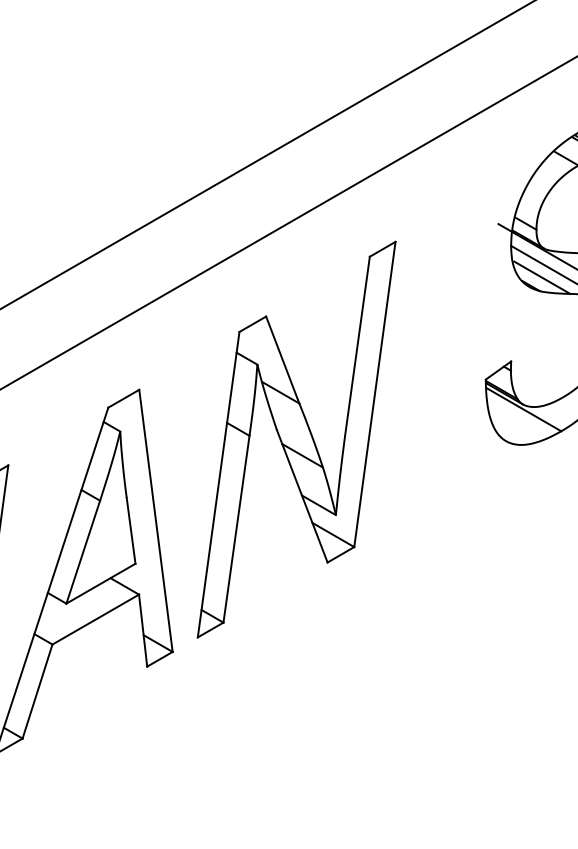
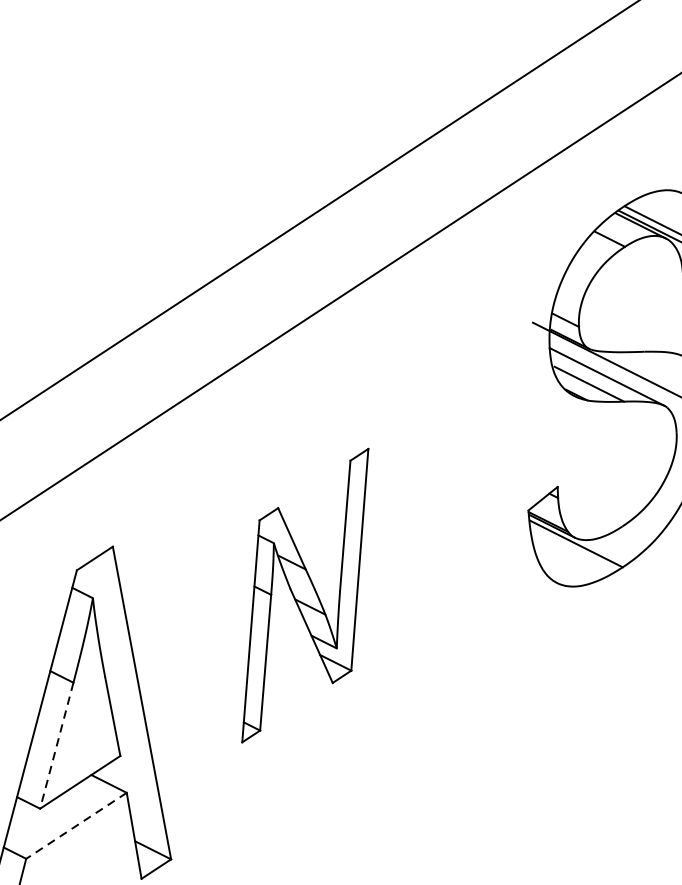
part: (296, 439) -> (305, 595), size x0.6
line: (83, 552) -> (57, 746), solid -> dashed
line: (95, 619) -> (76, 825), solid -> dashed

